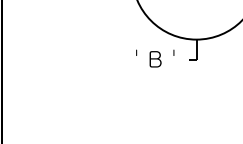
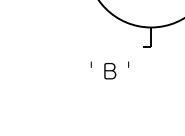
text: (155, 58) -> (110, 70), moved

